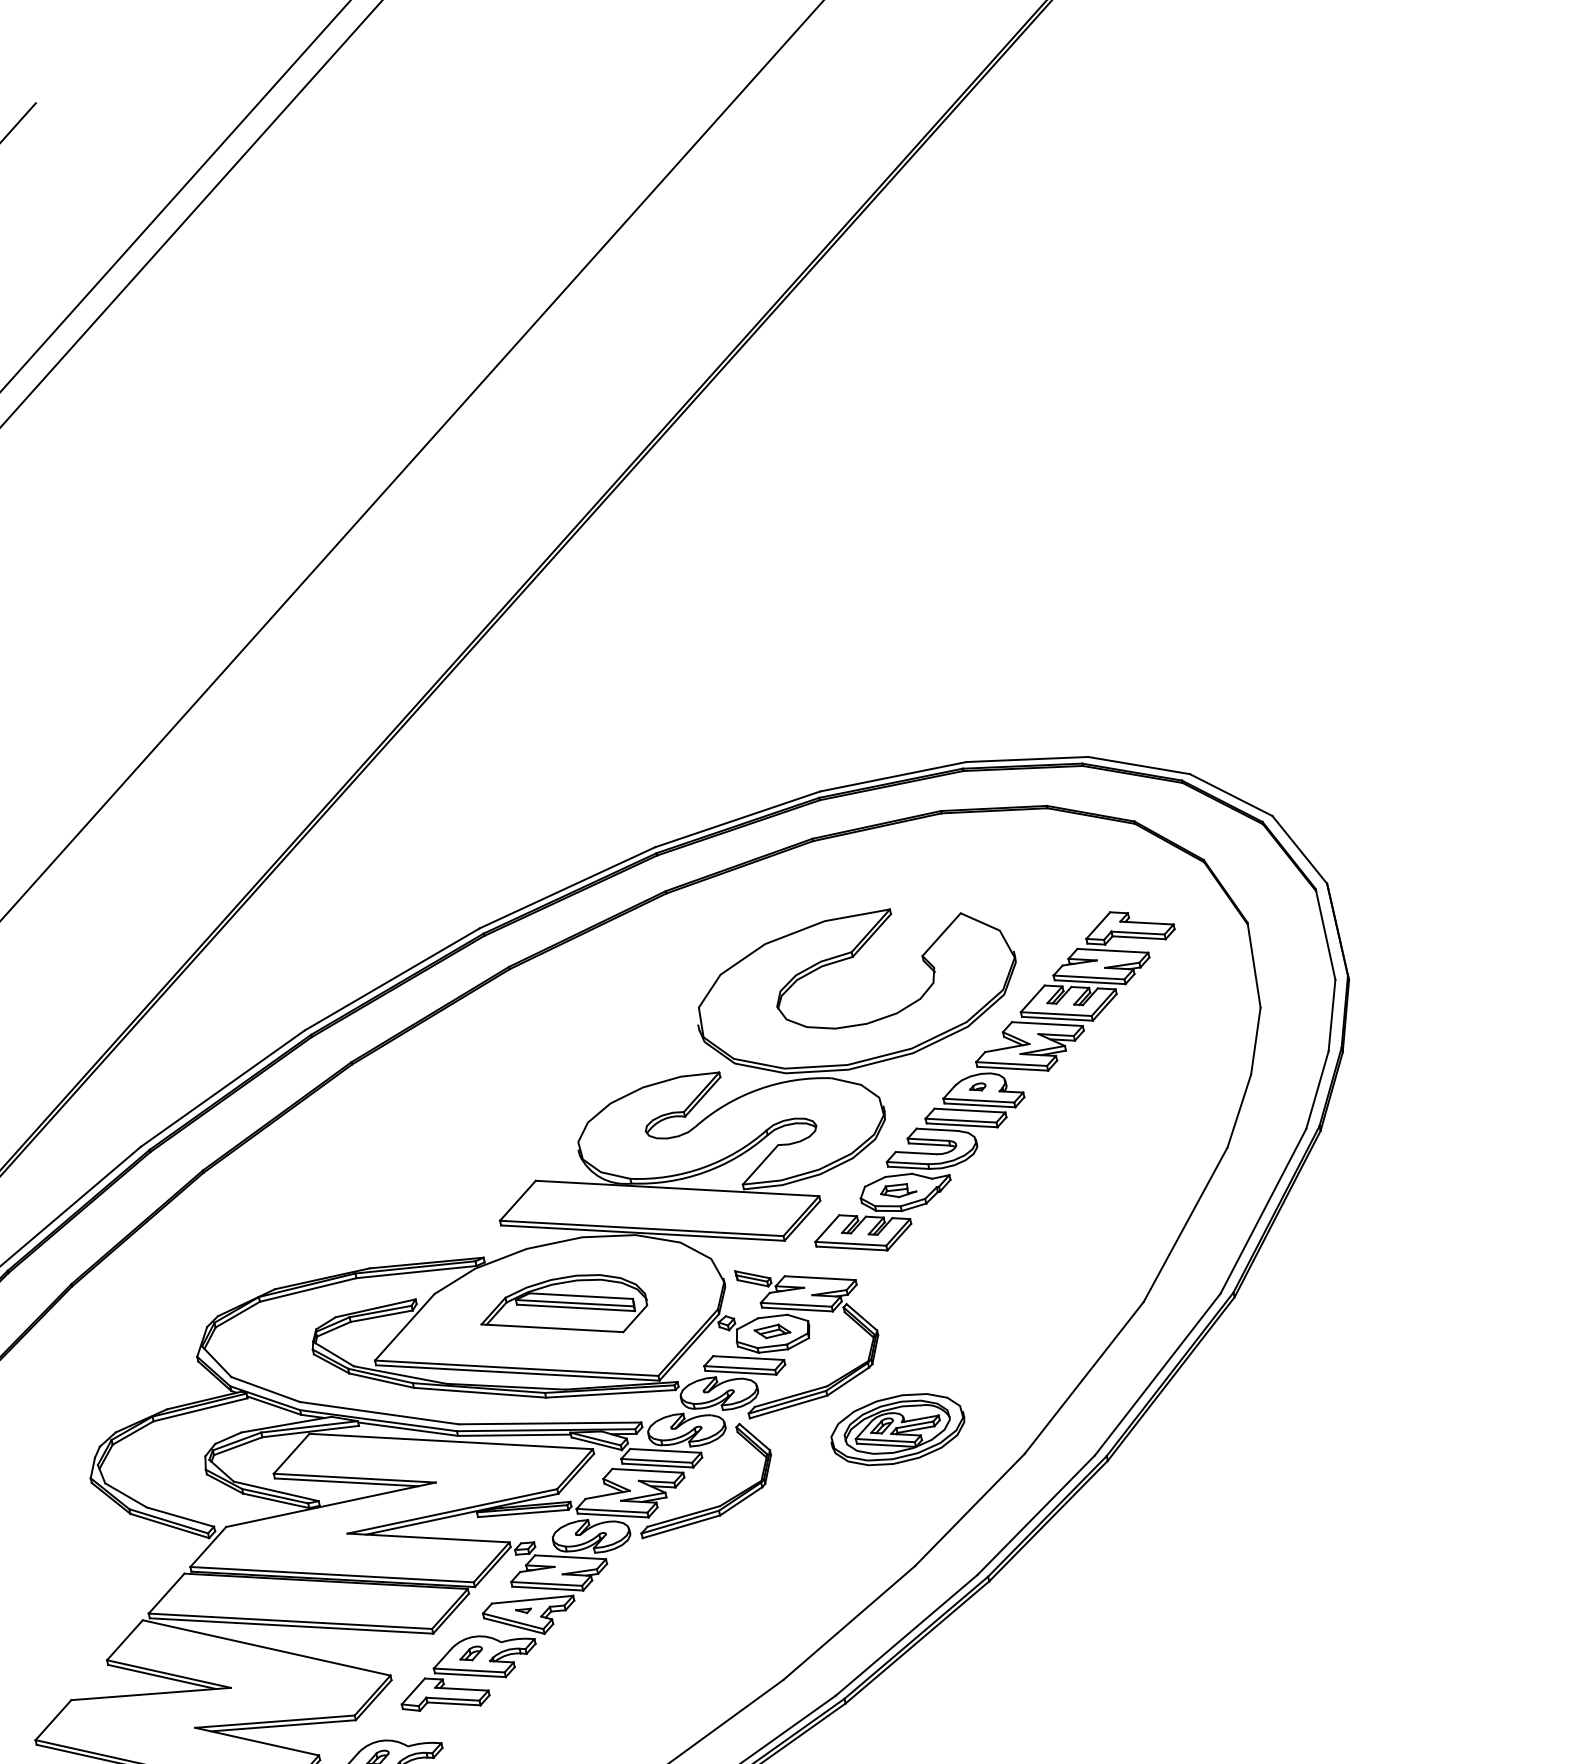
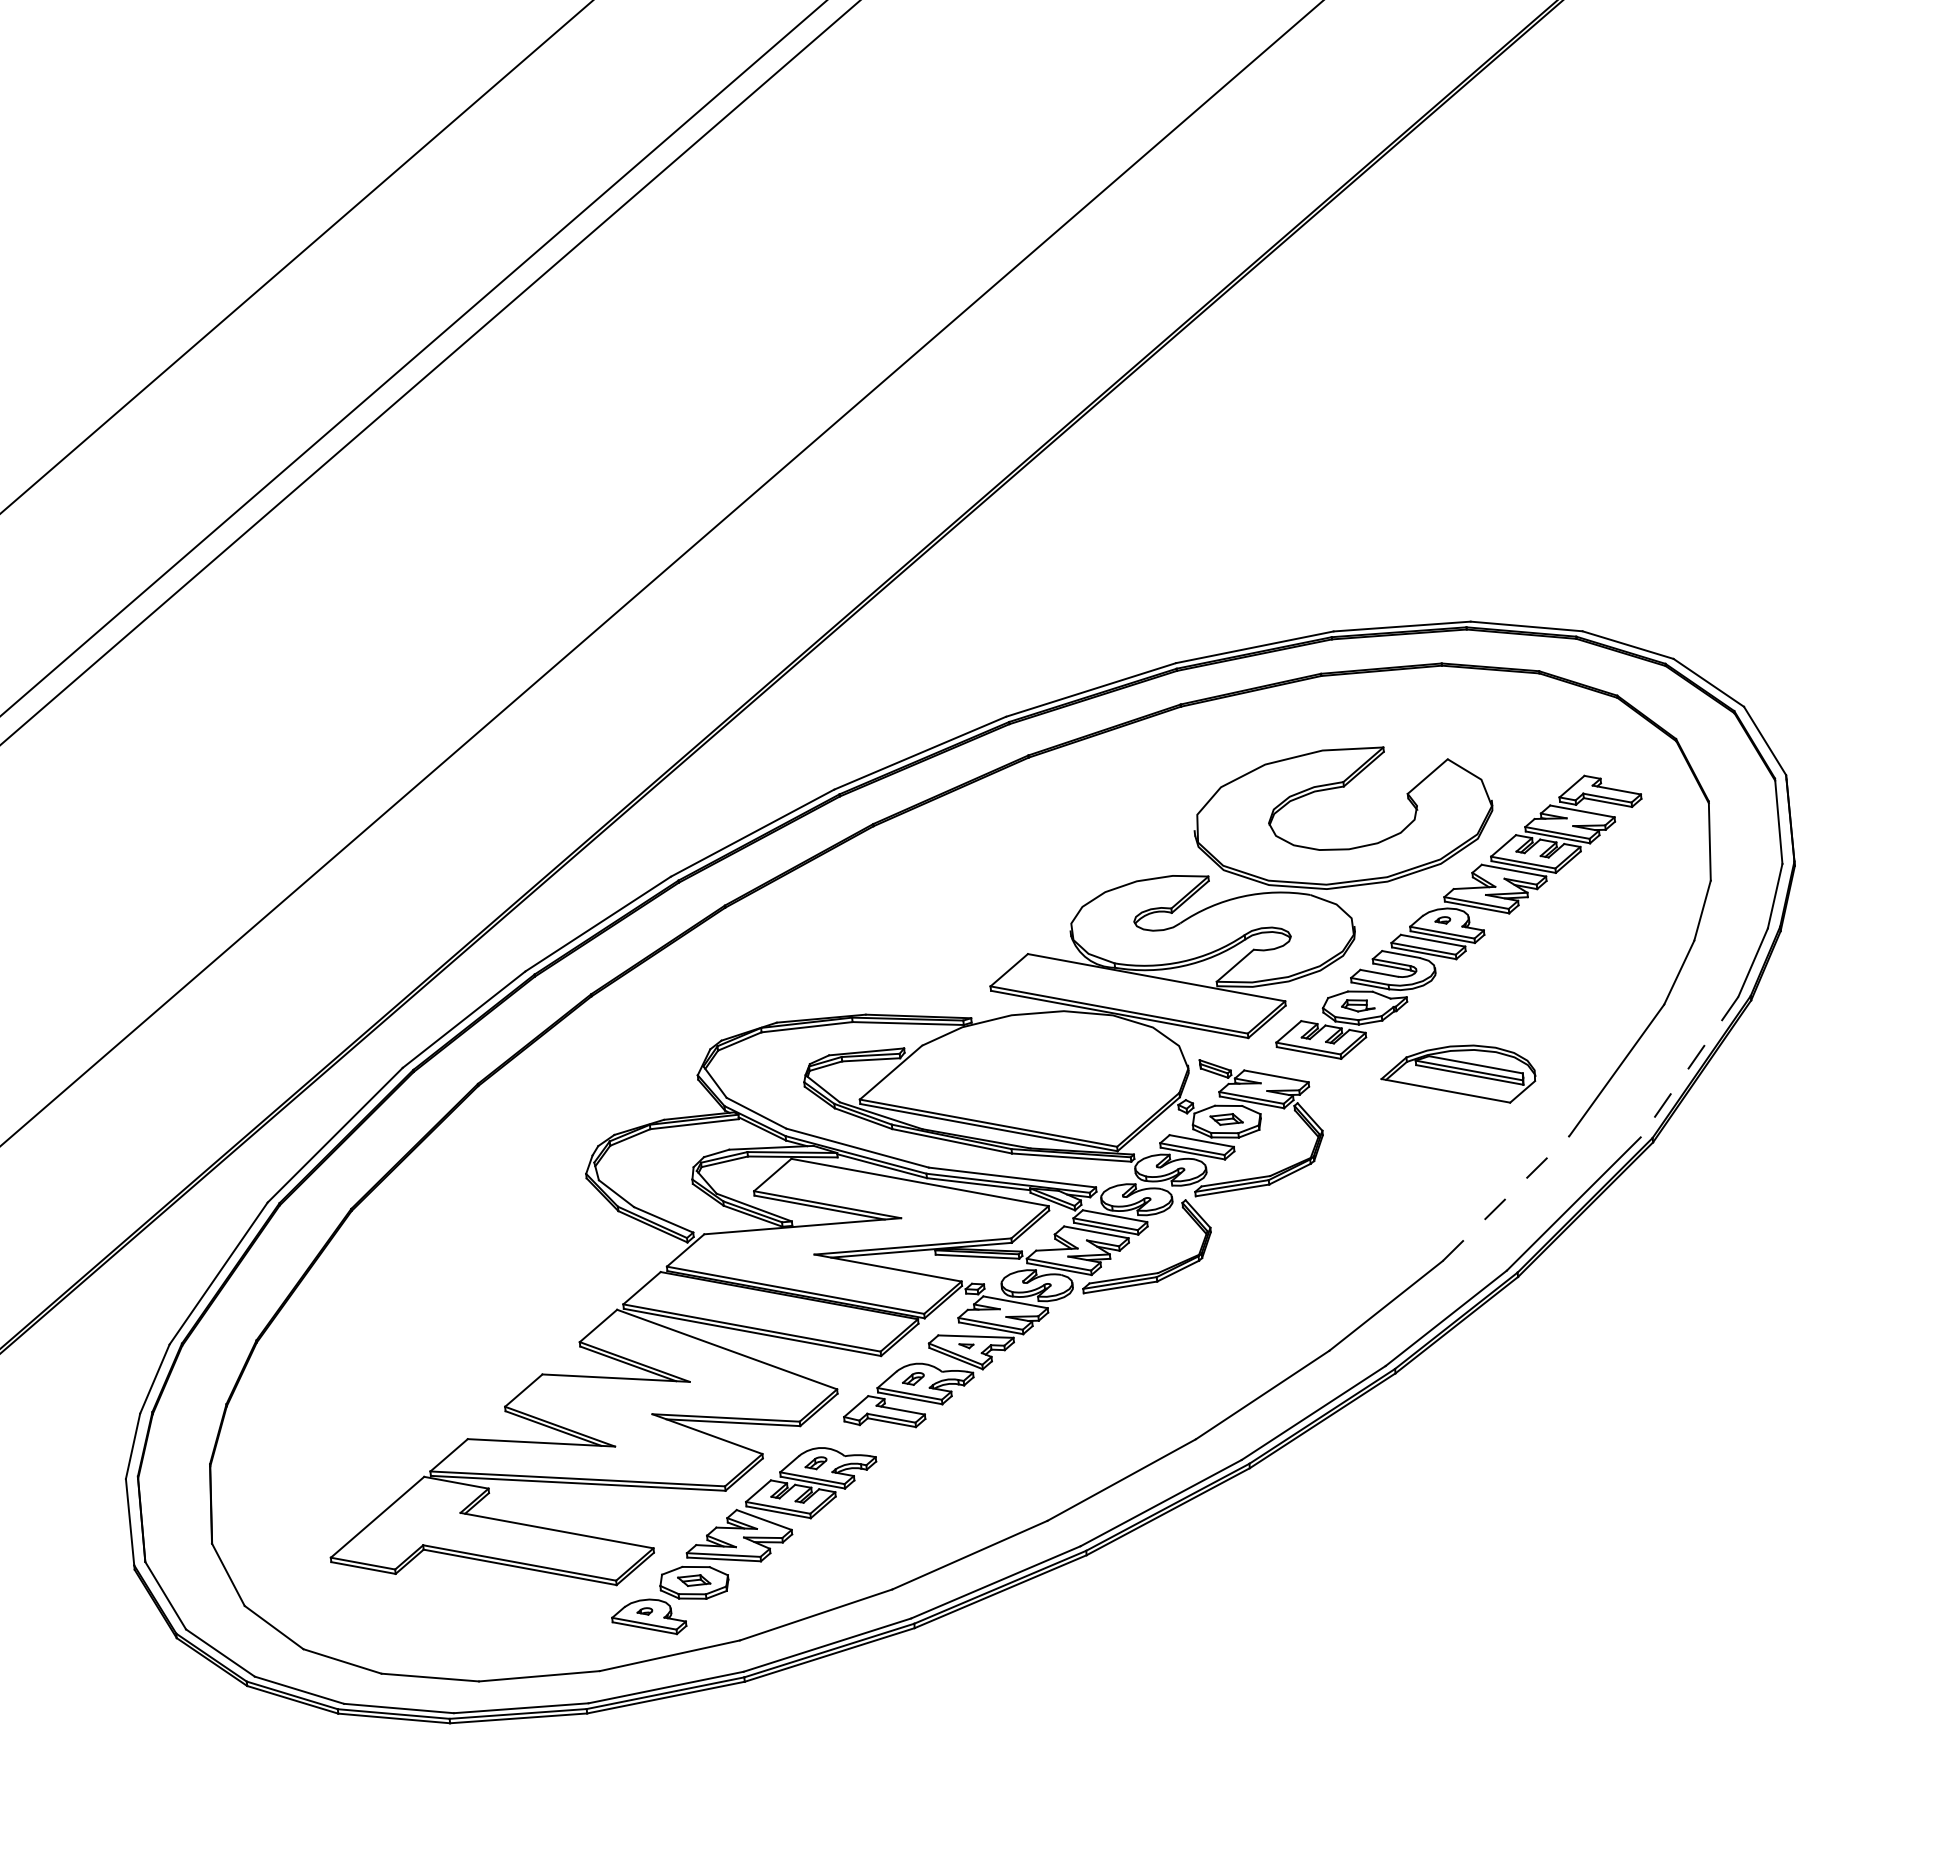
line: (1263, 1211) -> (1689, 1067), solid -> dashed
part: (563, 1307) -> (1458, 1073), moved
line: (1084, 1377) -> (1506, 1198), solid -> dashed
part: (897, 1429) -> (1329, 1223), removed

